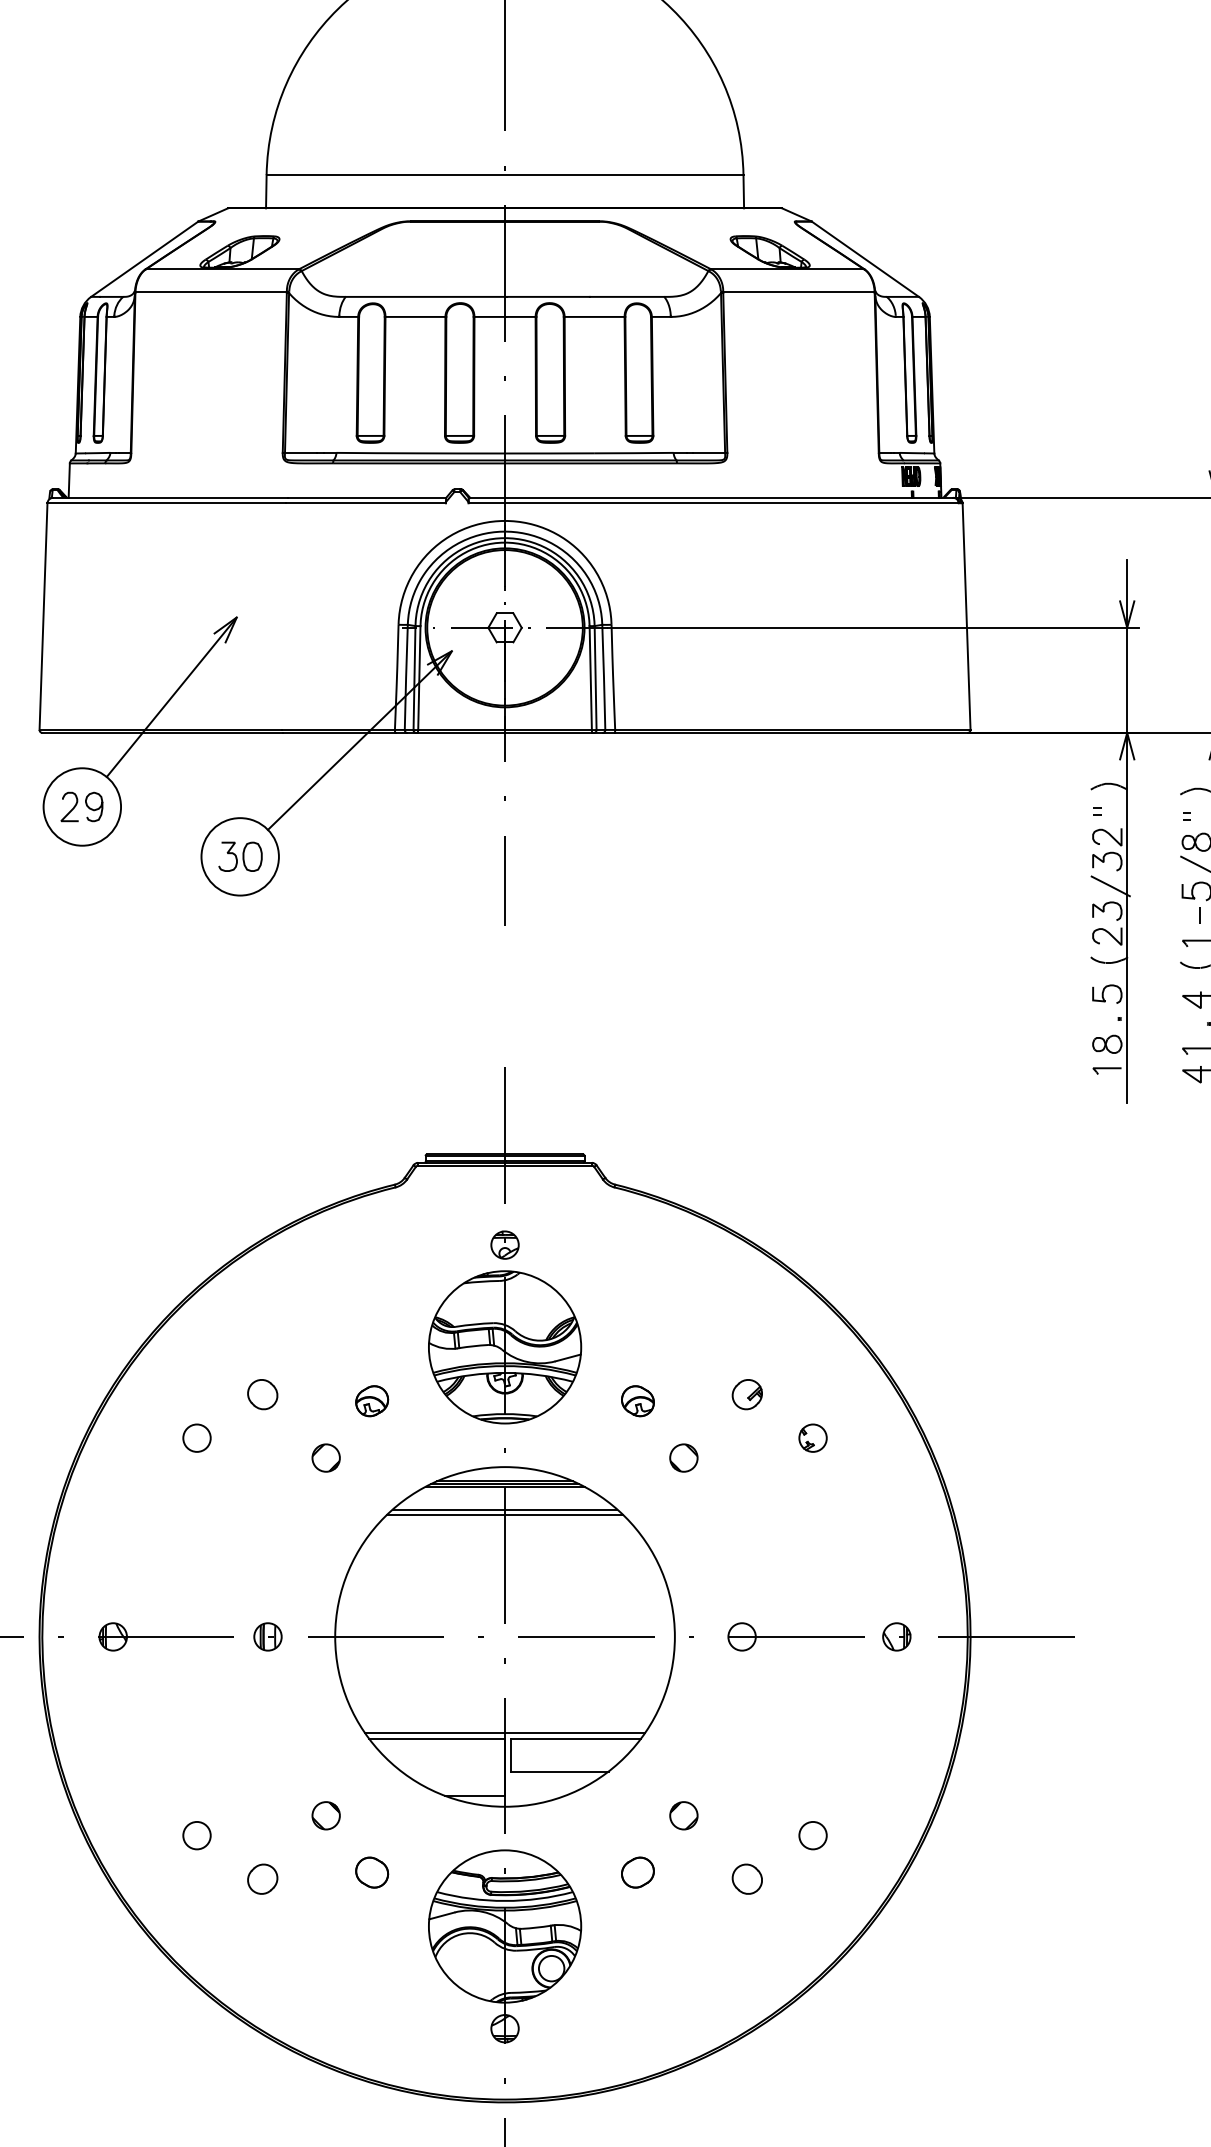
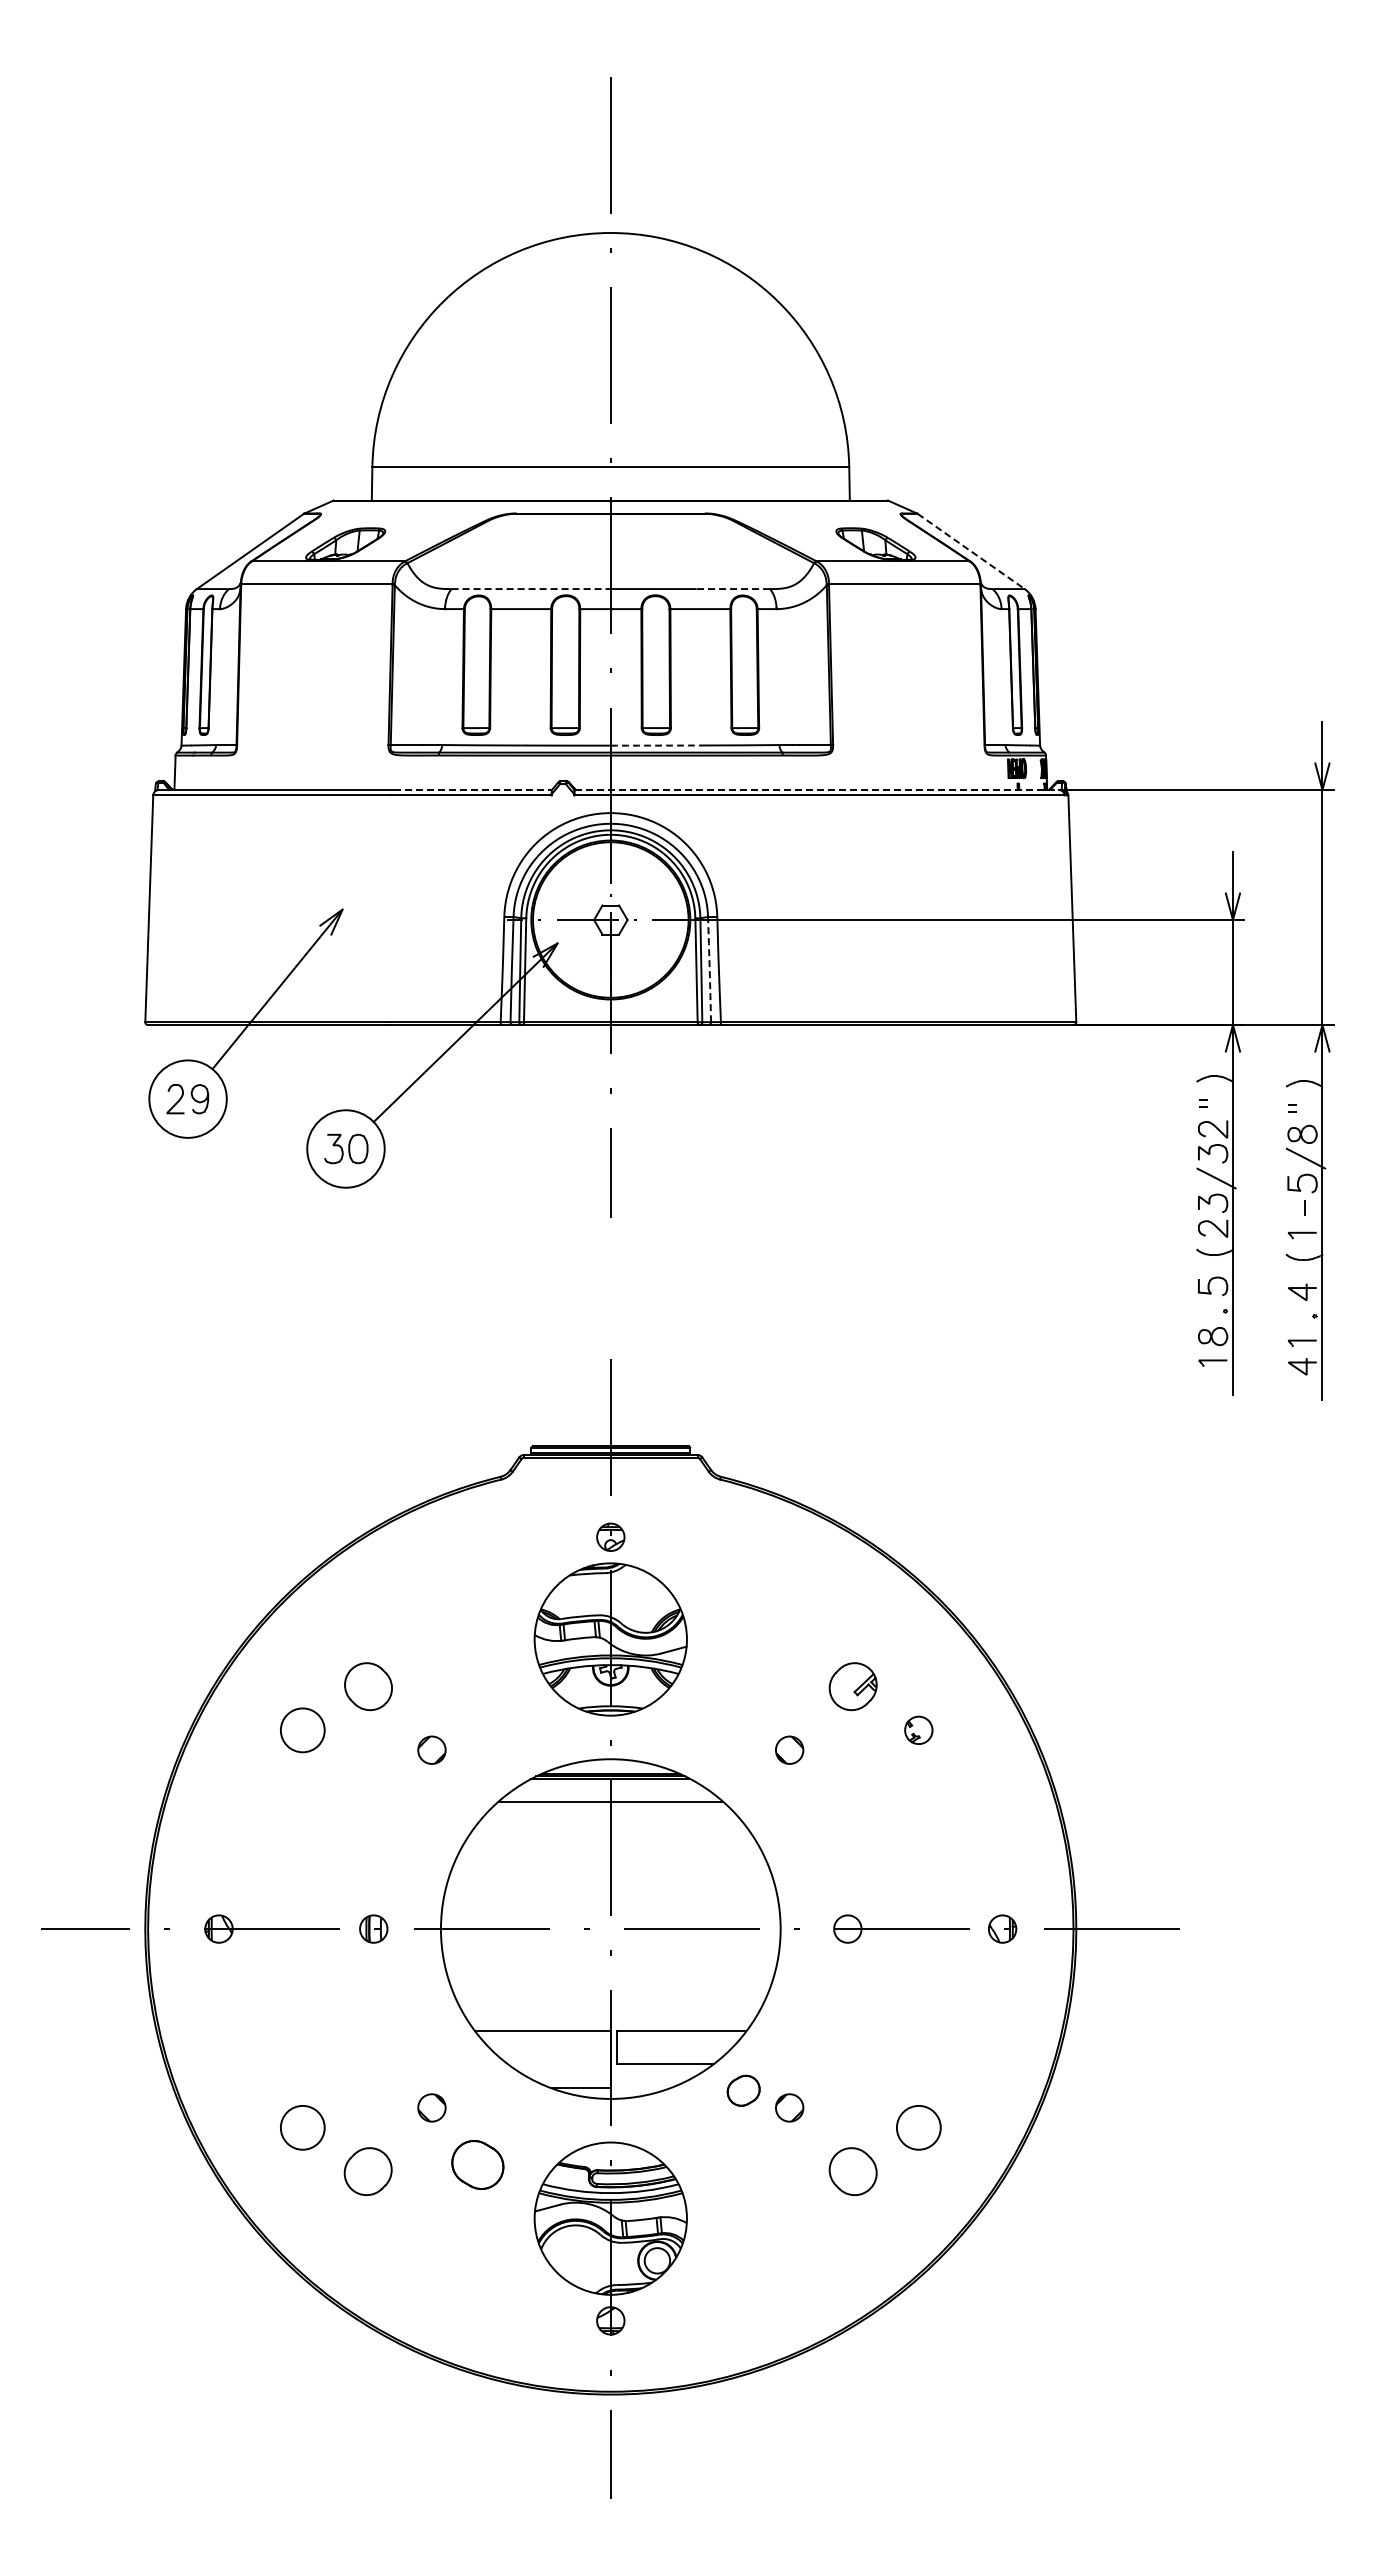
line: (865, 259) -> (971, 551), solid -> dashed
line: (425, 297) -> (531, 589), solid -> dashed
line: (626, 297) -> (732, 589), solid -> dashed
arc: (549, 453) -> (655, 745), solid -> dashed
line: (367, 498) -> (473, 790), solid -> dashed
line: (711, 498) -> (817, 790), solid -> dashed
arc: (603, 677) -> (709, 969), solid -> dashed
part: (262, 1394) -> (368, 1686), size x1.6
part: (746, 1394) -> (852, 1686), size x1.6
part: (371, 1401) -> (477, 1693), removed
part: (637, 1401) -> (743, 1693), removed
circle: (196, 1438) -> (302, 1730), size x1.6
line: (504, 1515) -> (610, 1807), removed
line: (504, 1733) -> (610, 2025), removed
circle: (196, 1835) -> (302, 2127), size x1.6
circle: (812, 1835) -> (918, 2127), size x1.6
part: (371, 1872) -> (477, 2164), size x1.6
part: (637, 1872) -> (743, 2090), moved
part: (262, 1878) -> (368, 2170), size x1.6
part: (746, 1878) -> (852, 2170), size x1.6

